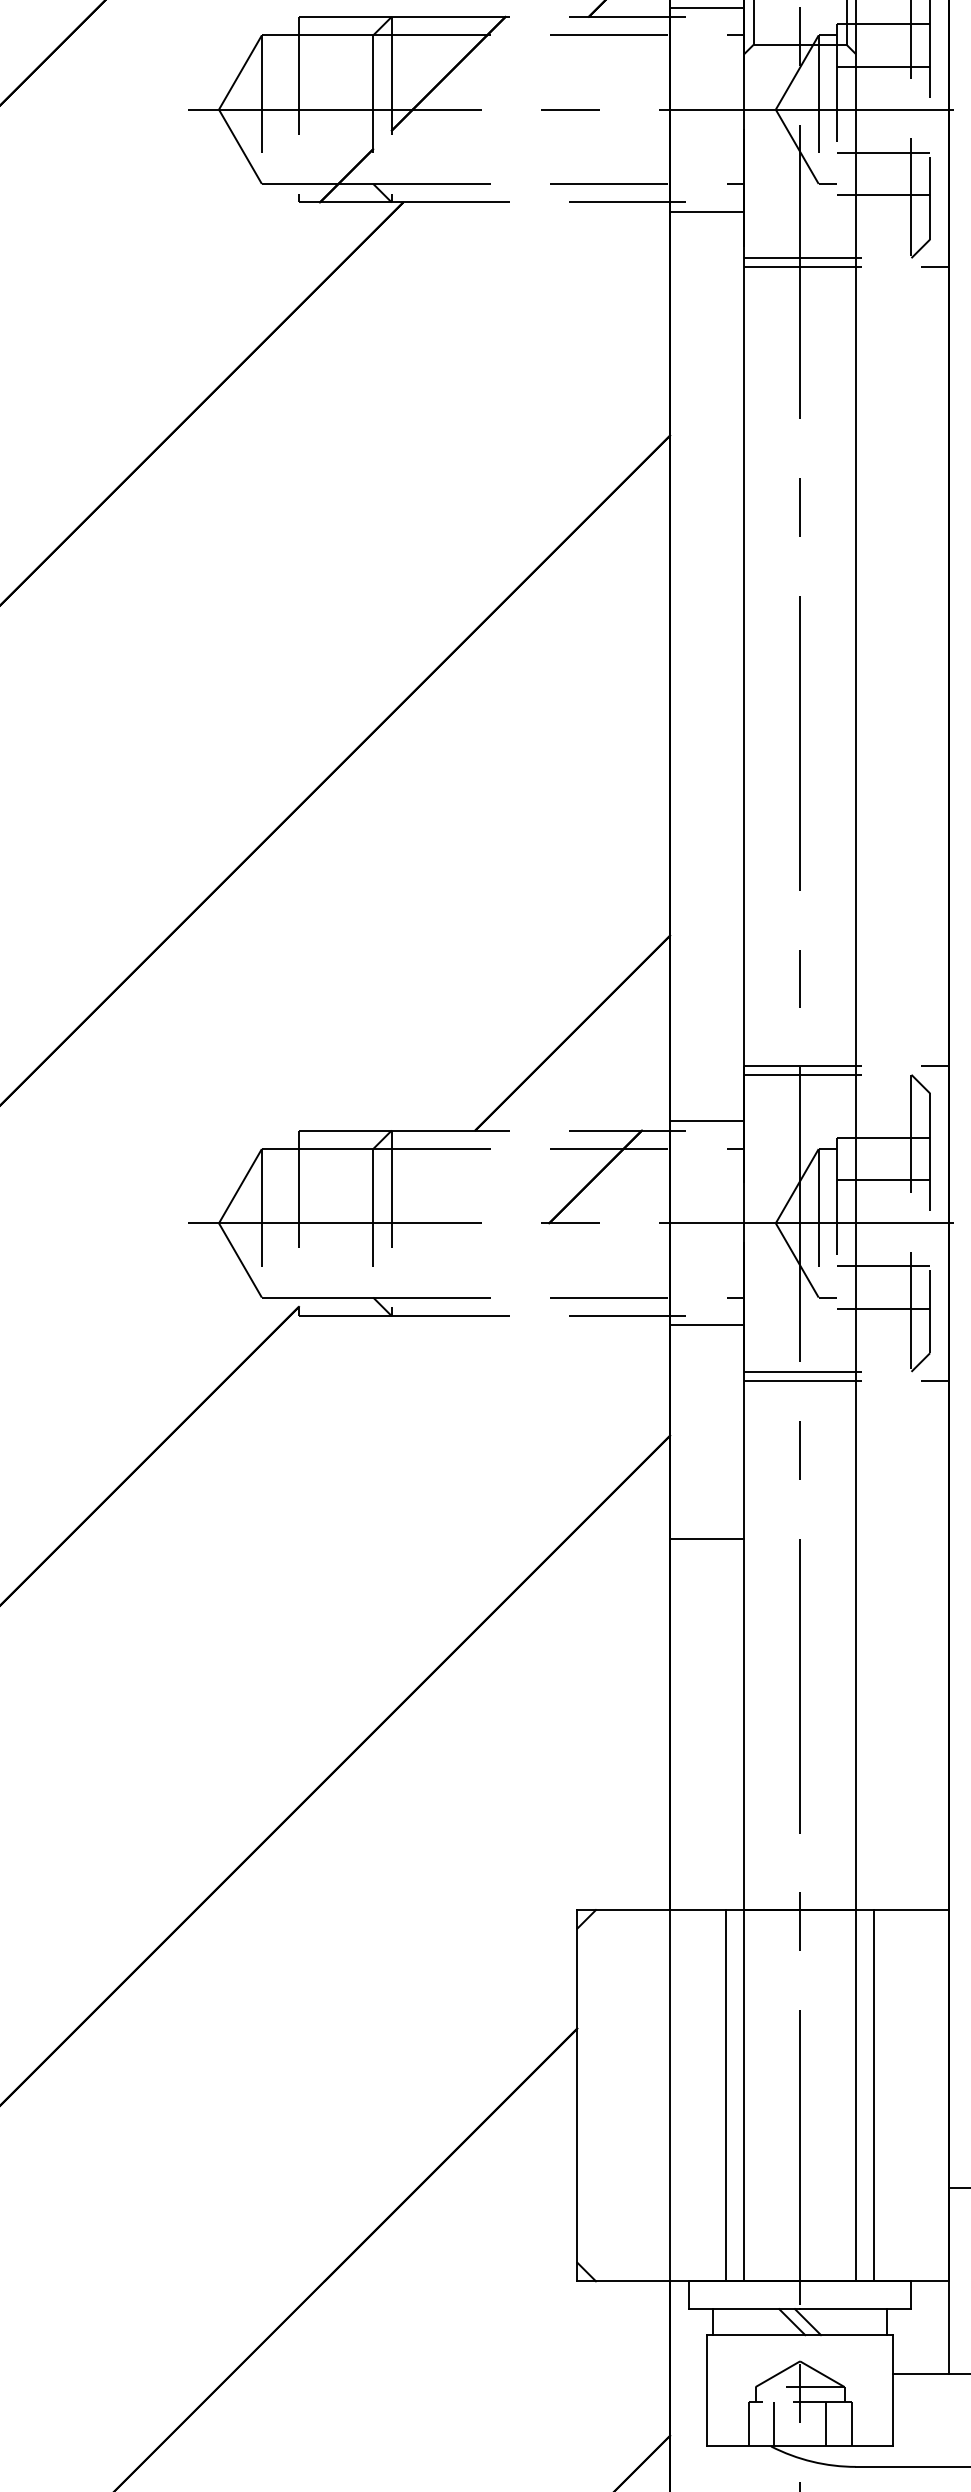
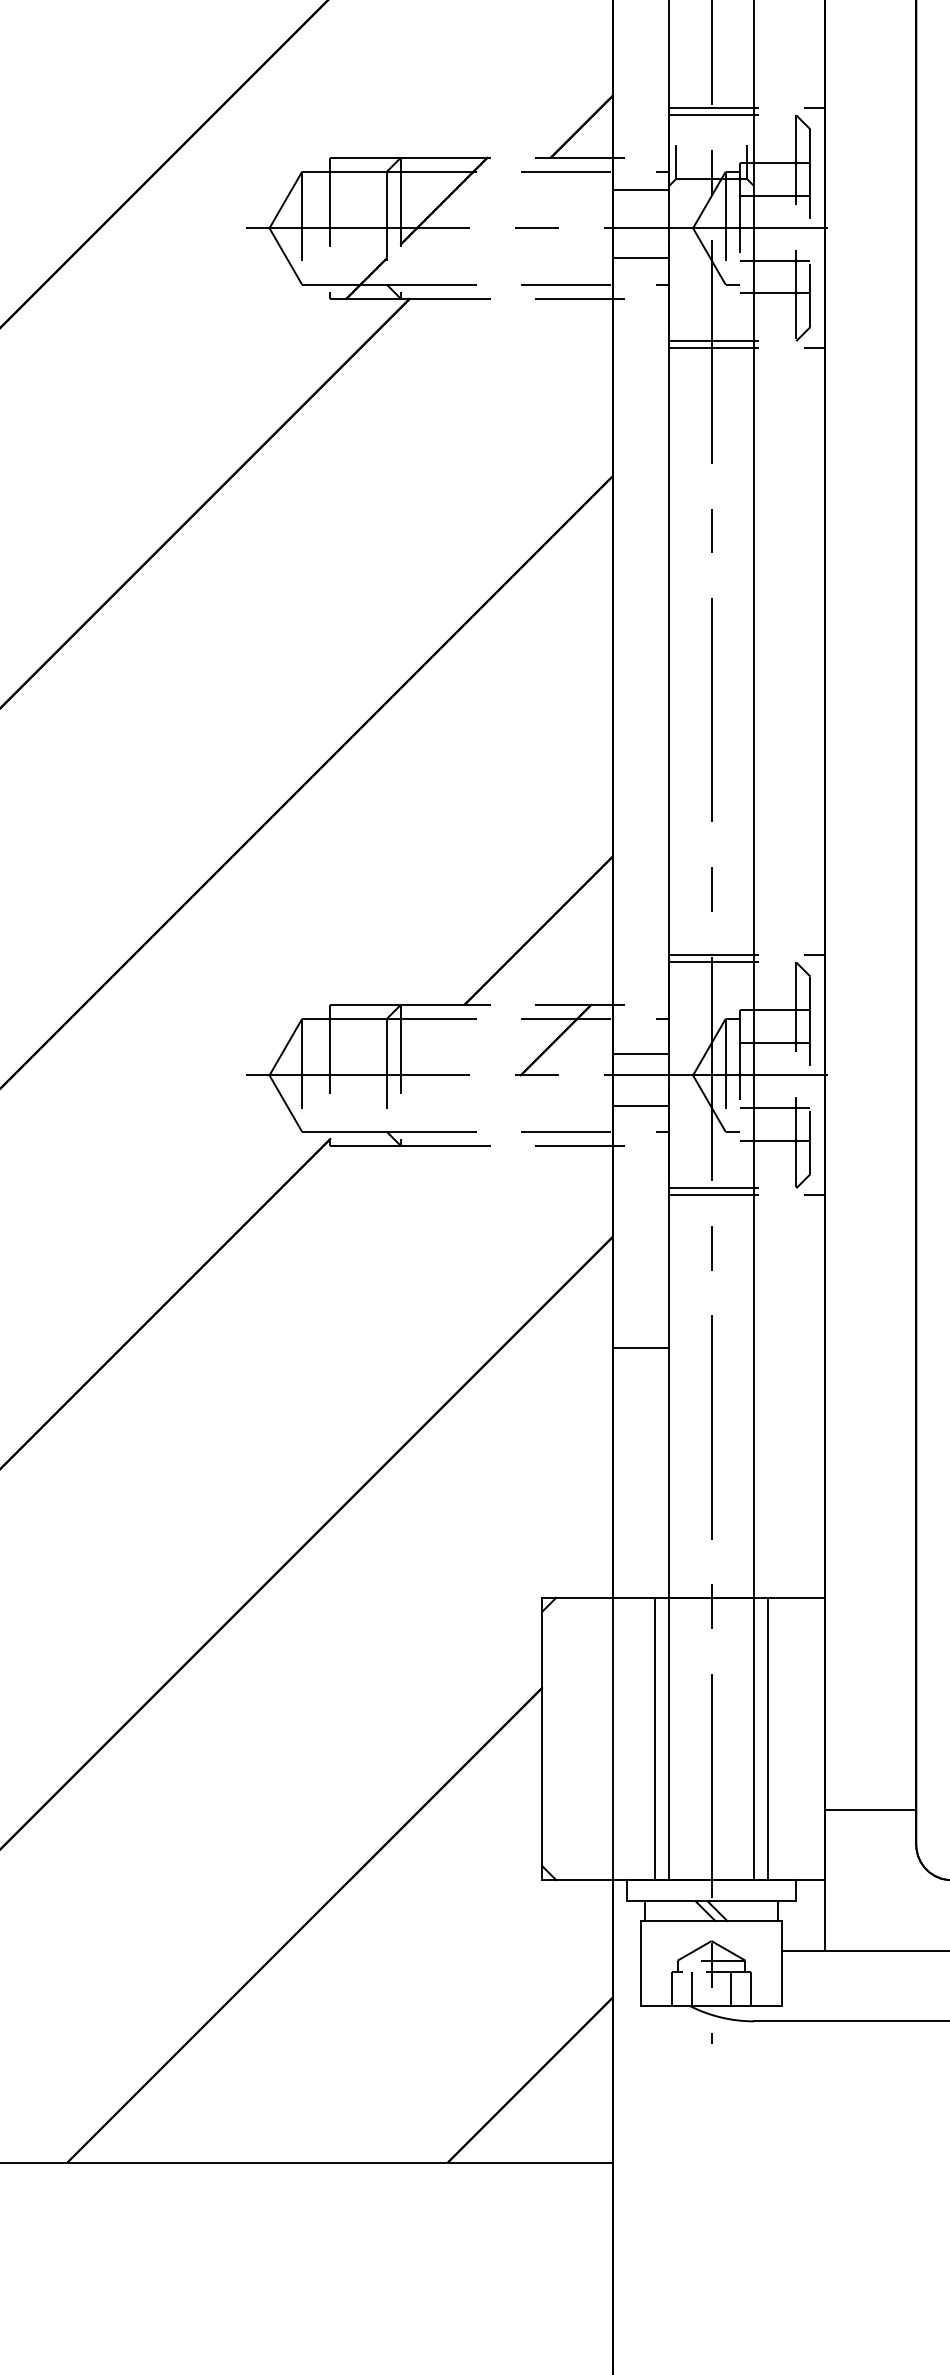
line: (706, 7) -> (640, 189), moved
line: (706, 211) -> (640, 257), moved
line: (706, 1120) -> (640, 1053), moved
line: (706, 1325) -> (640, 1106), moved
line: (706, 1538) -> (640, 1348), moved

